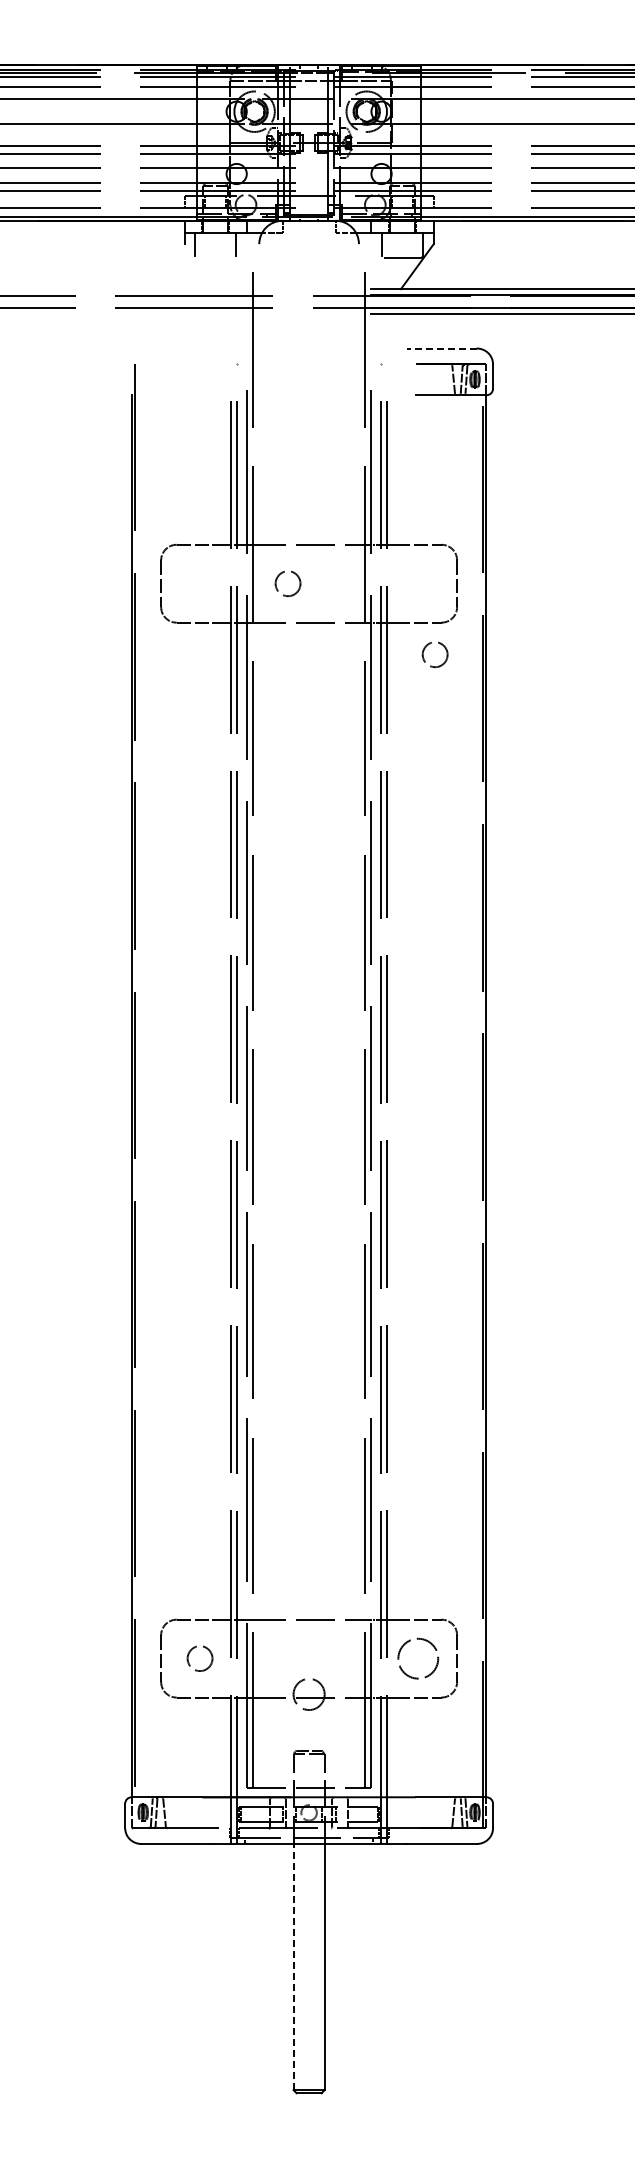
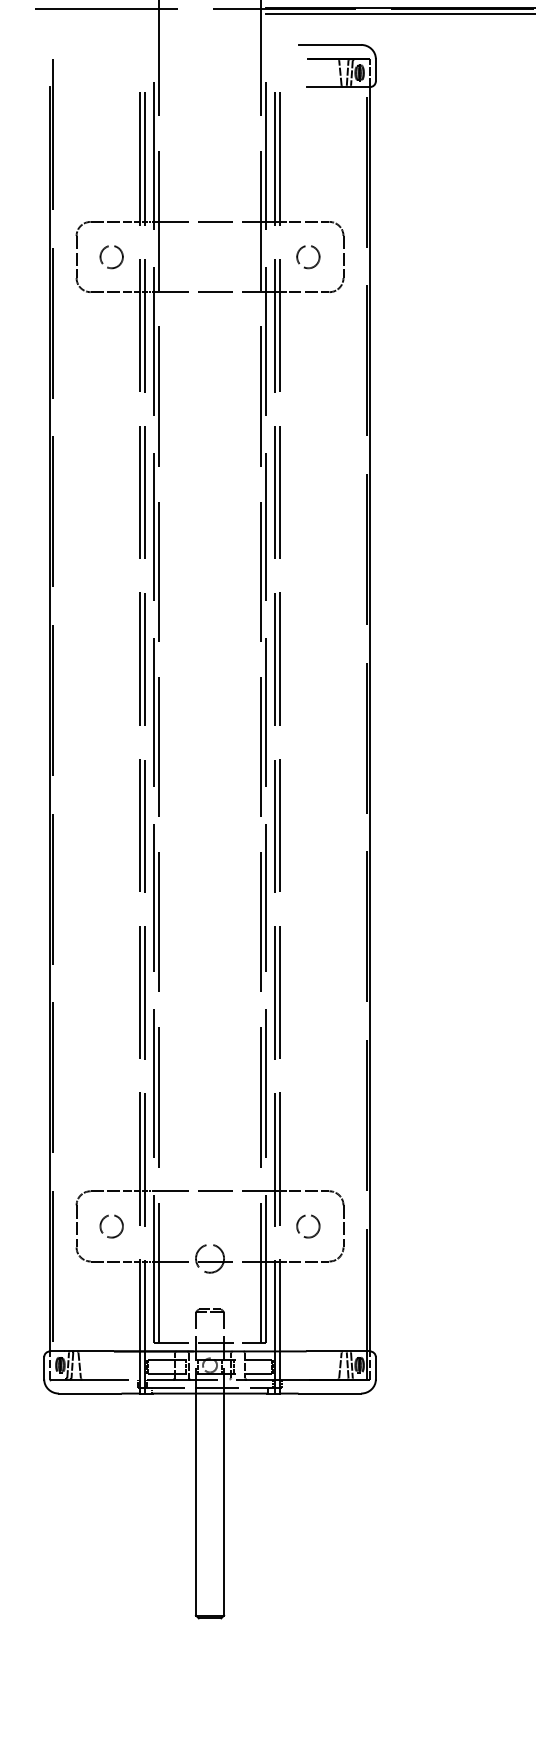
line: (441, 348) -> (329, 44), dashed -> solid
circle: (287, 583) -> (111, 256), moved
circle: (434, 654) -> (307, 256), moved
circle: (417, 1658) -> (307, 1226), size x0.62
line: (293, 1966) -> (195, 1504), dashed -> solid

